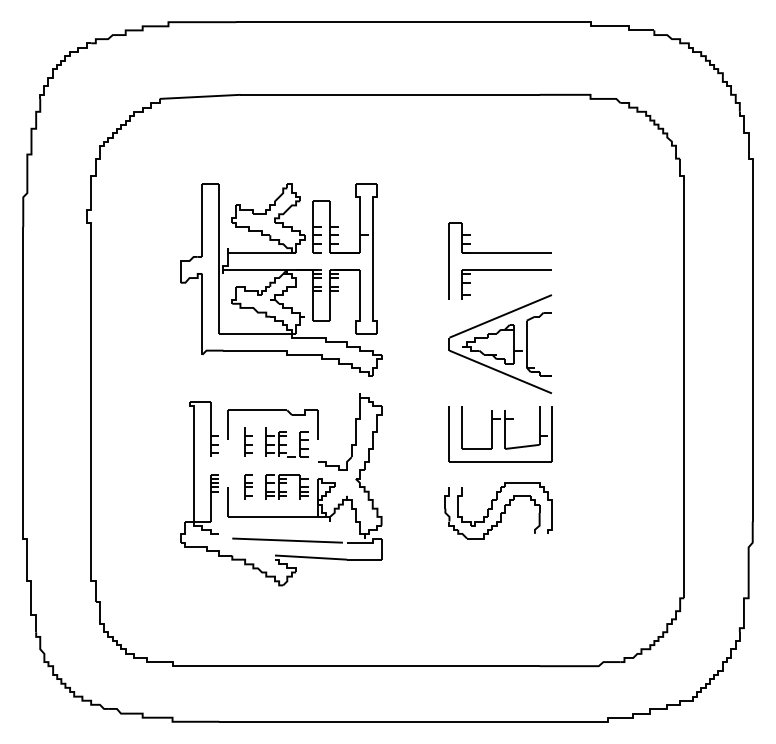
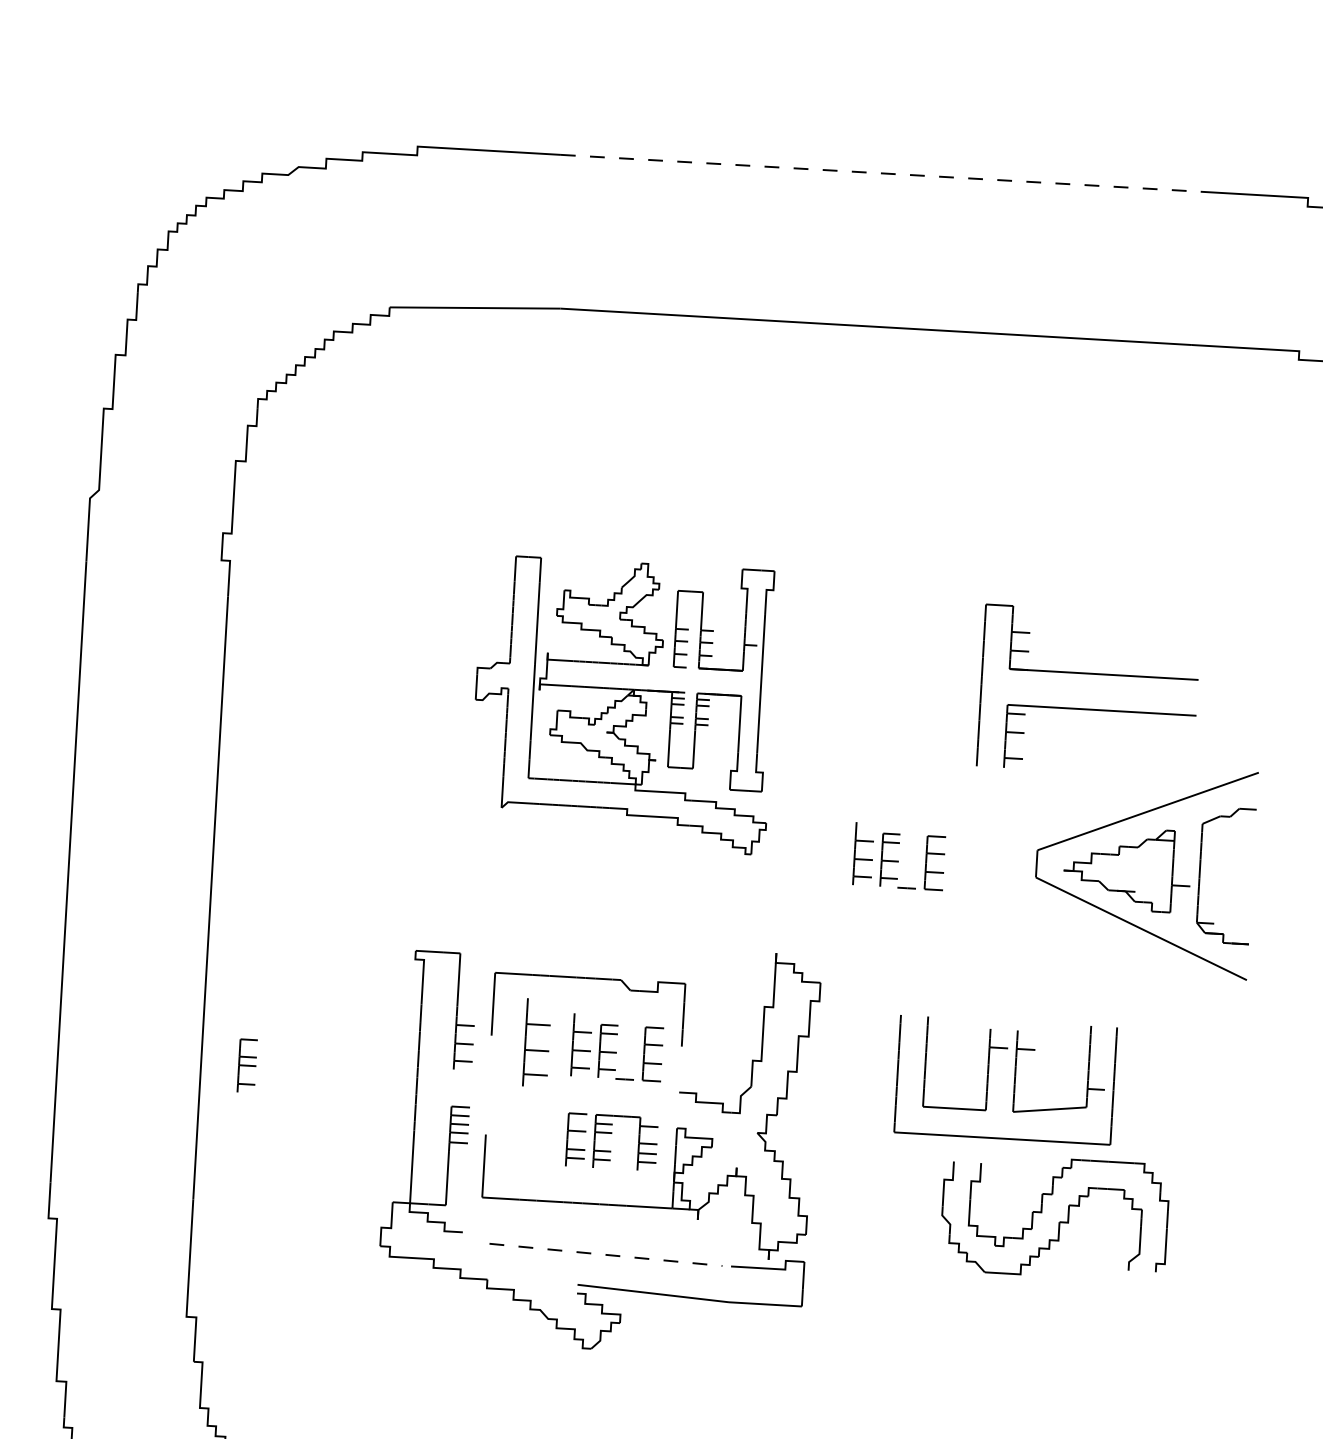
line: (387, 22) -> (879, 173), solid -> dashed
part: (281, 279) -> (624, 703), size x0.7
part: (499, 343) -> (1142, 868), moved
part: (414, 344) -> (897, 856), added
part: (500, 434) -> (1005, 1080), moved
part: (248, 441) -> (535, 1040), size x1.4
part: (248, 486) -> (246, 1064), moved
line: (288, 540) -> (607, 1254), solid -> dashed

